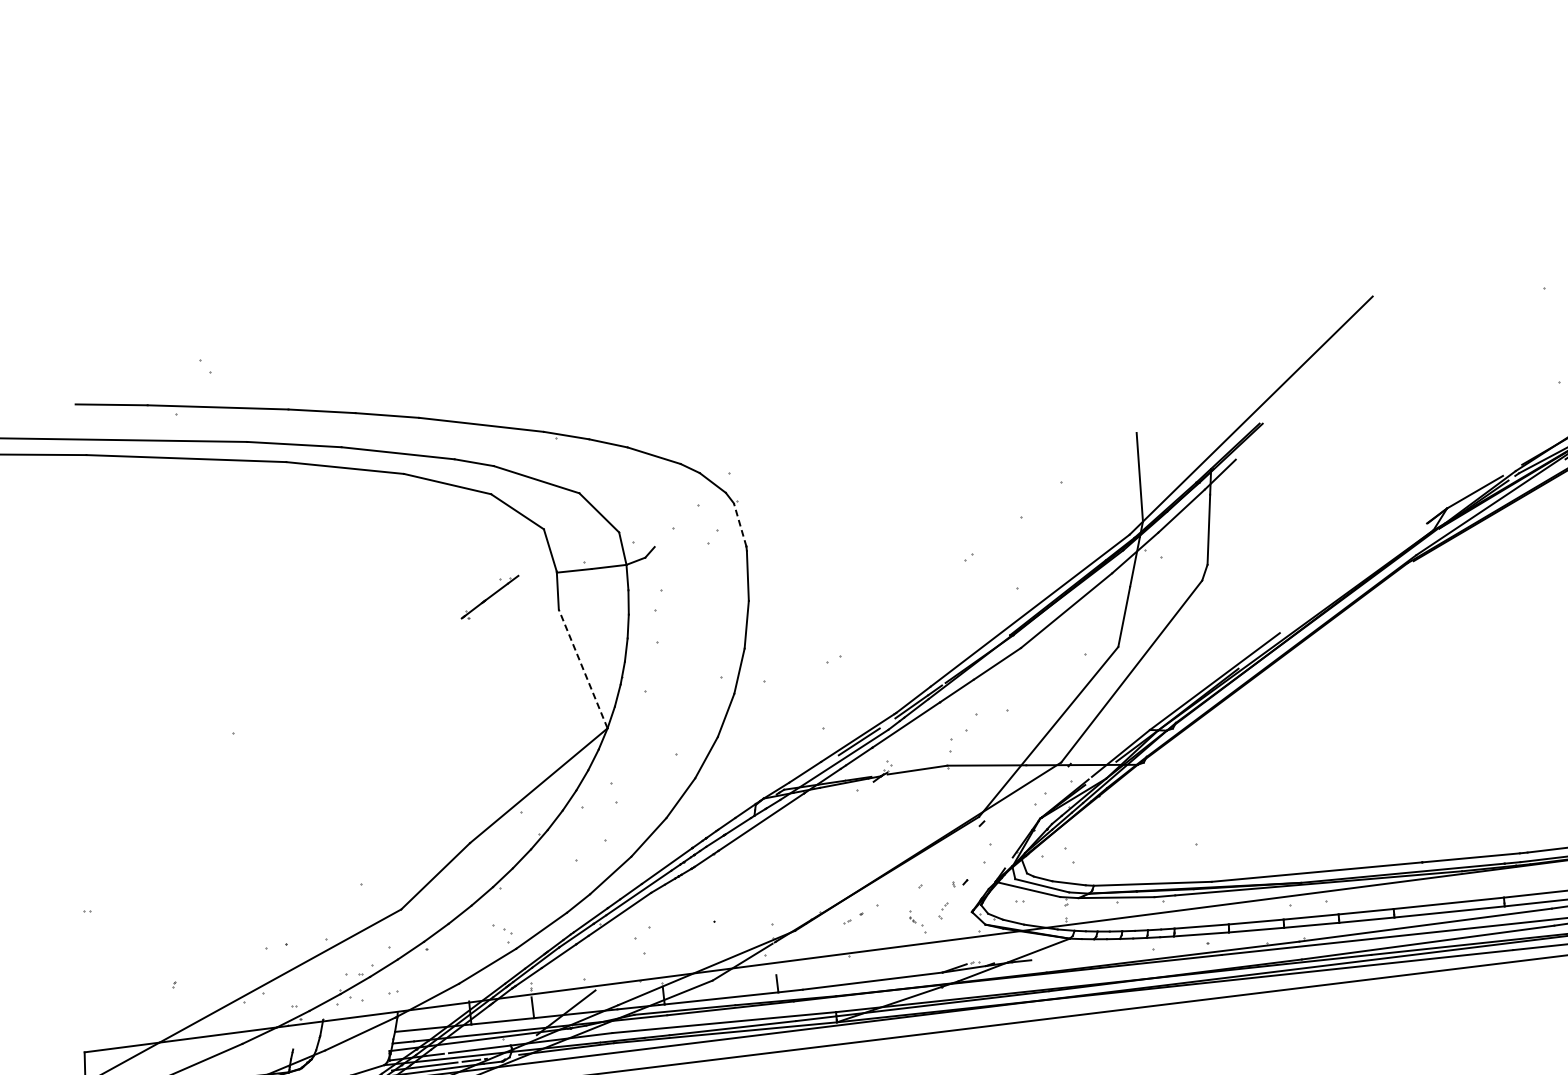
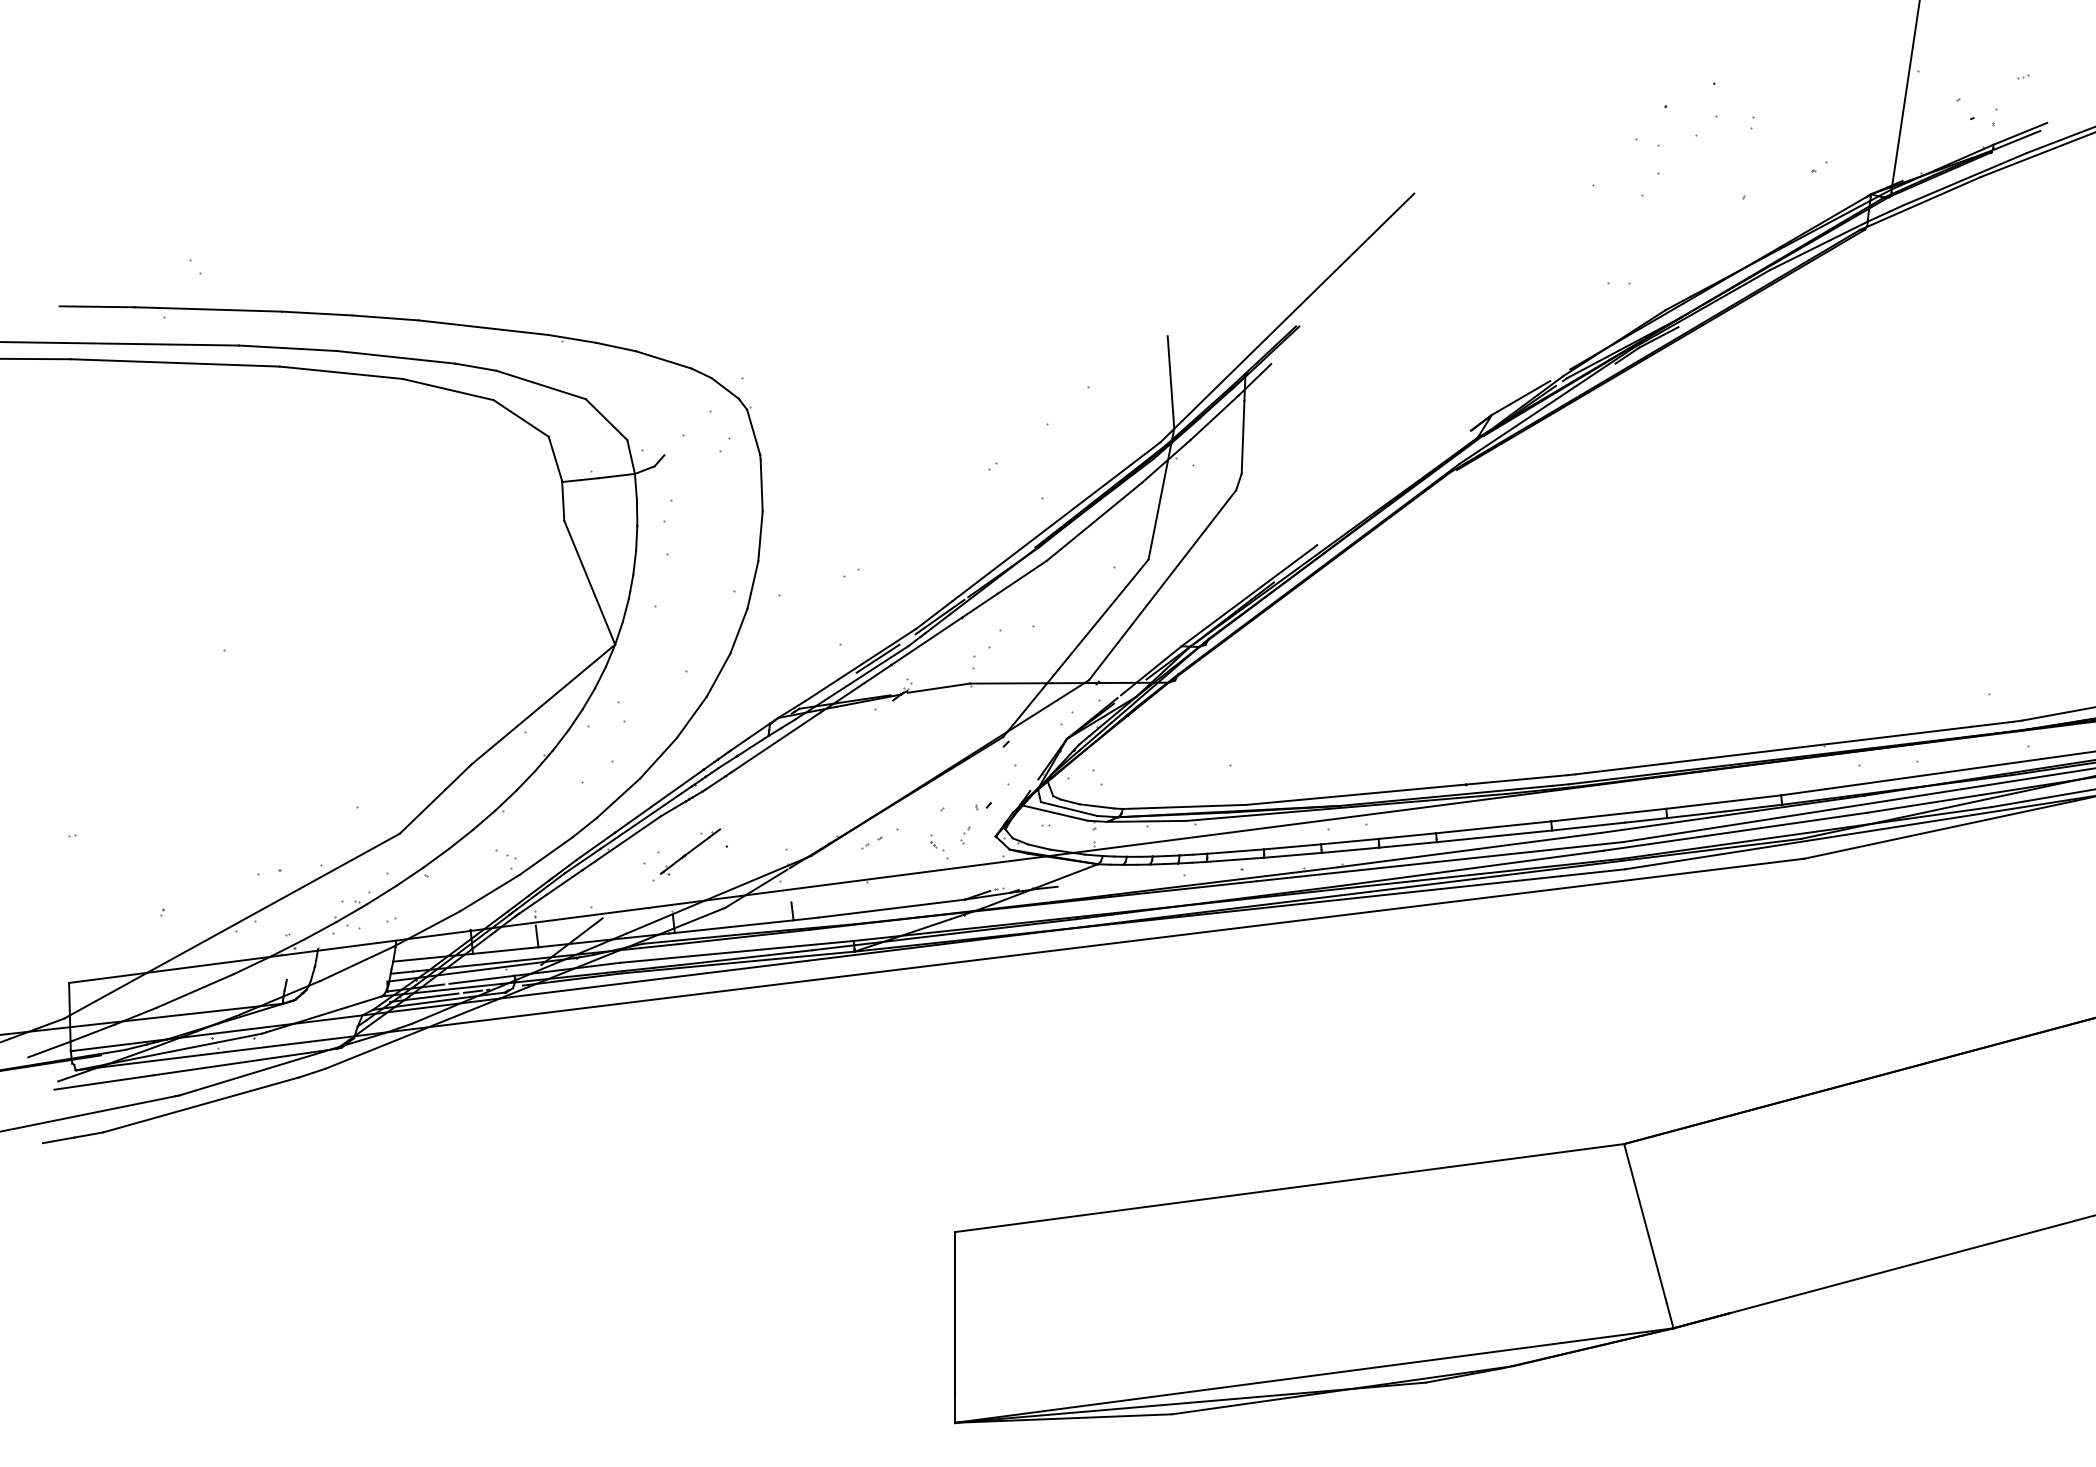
line: (740, 525) -> (753, 432), dashed -> solid
part: (490, 597) -> (690, 851), moved
line: (582, 668) -> (589, 582), dashed -> solid

